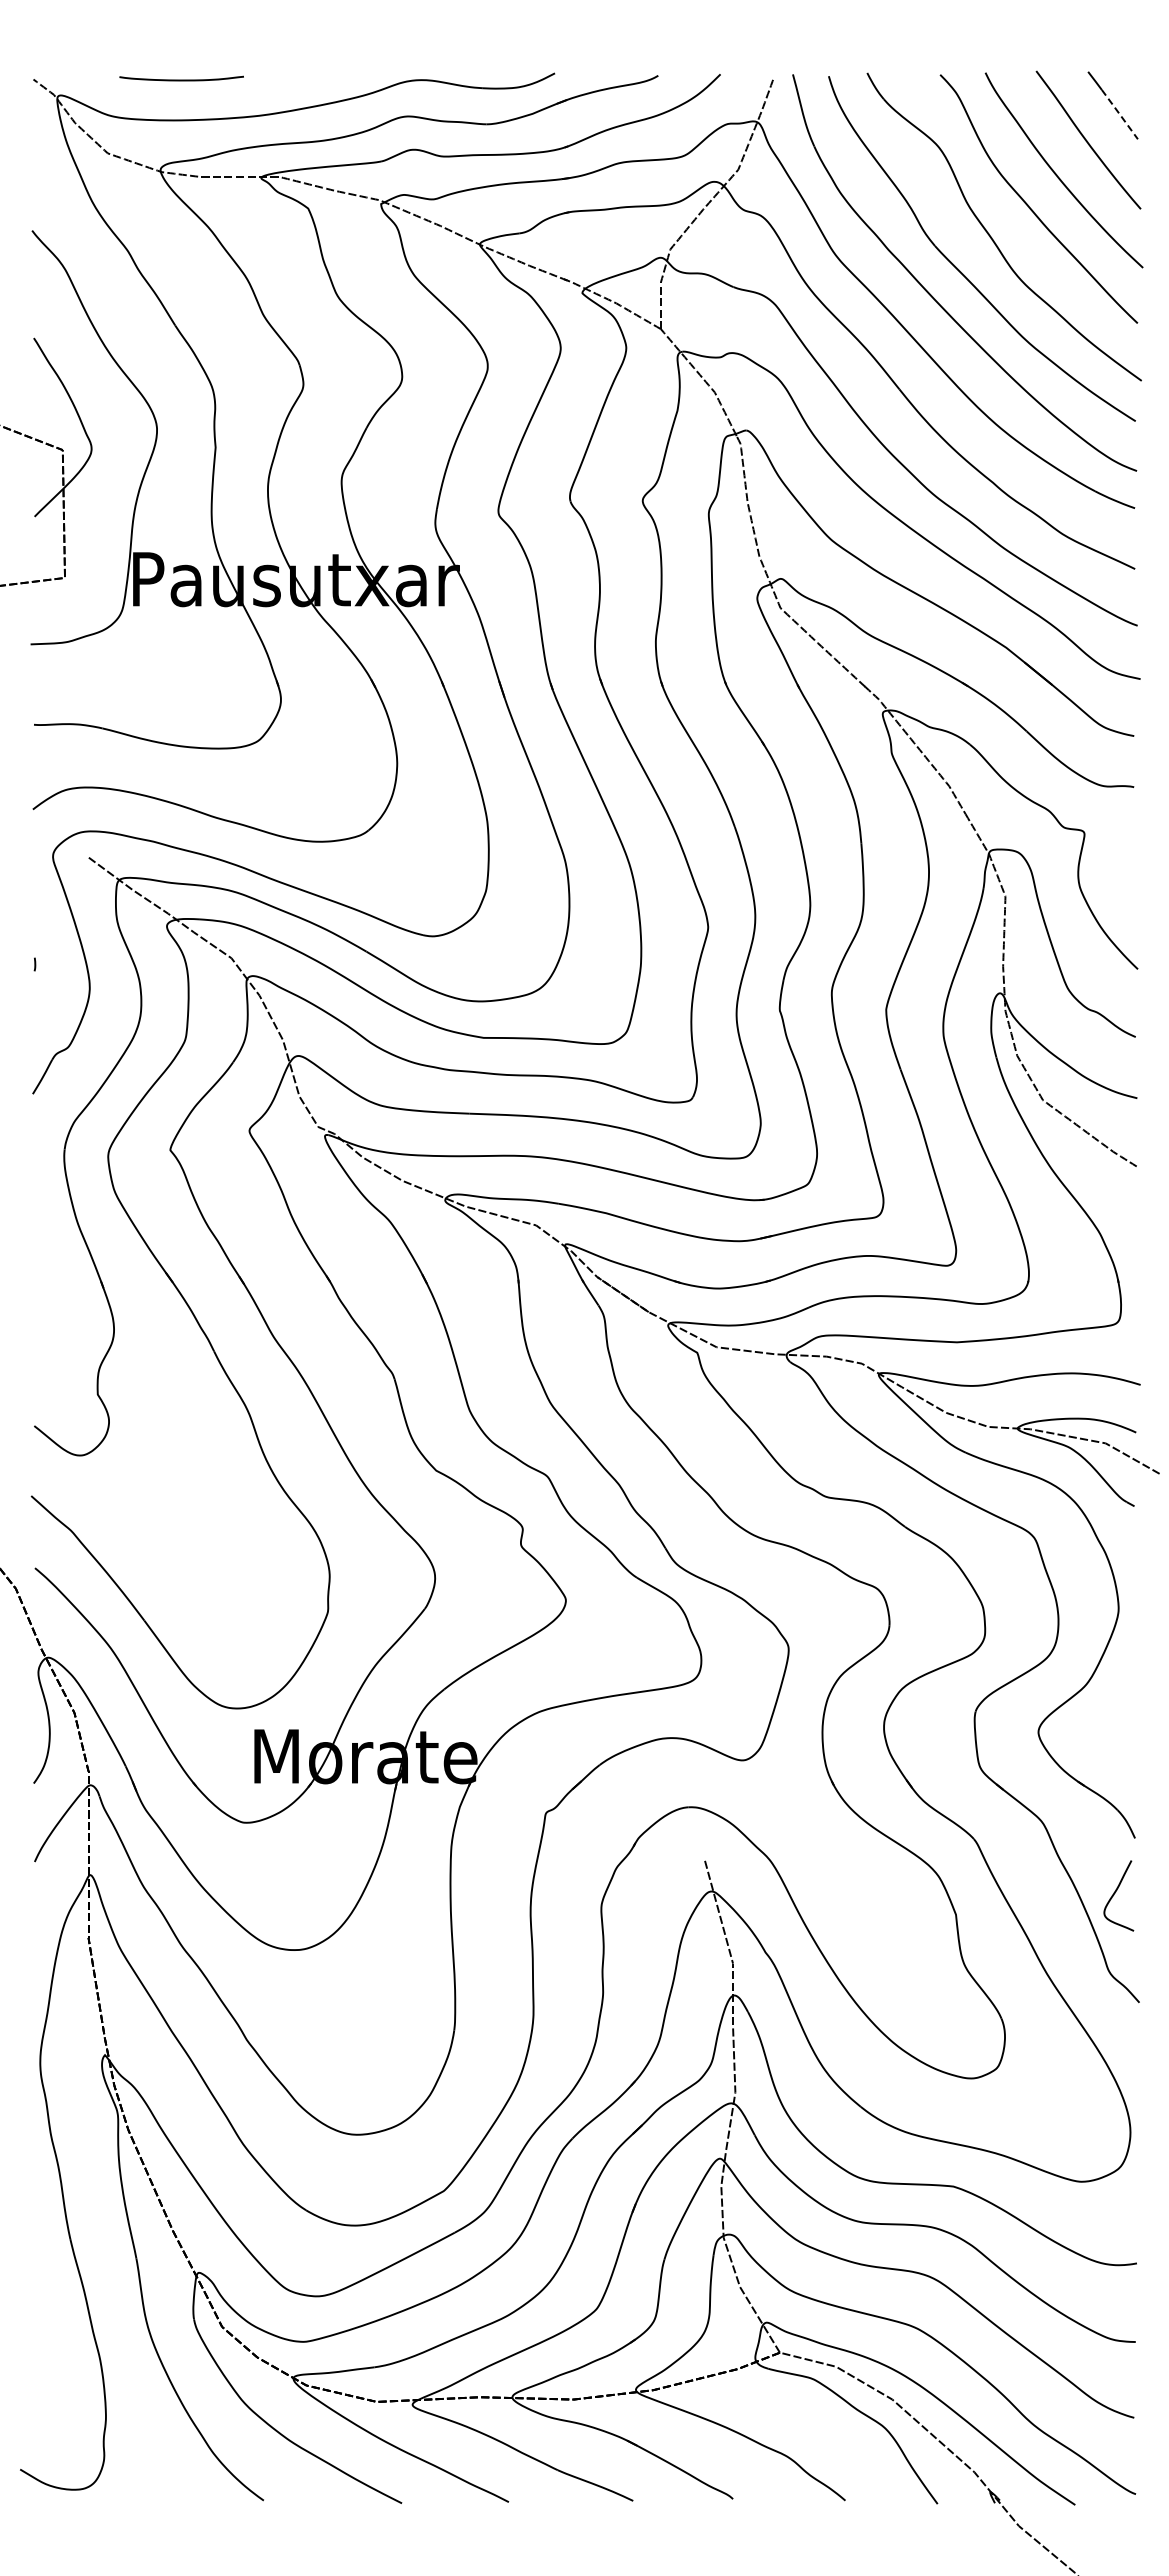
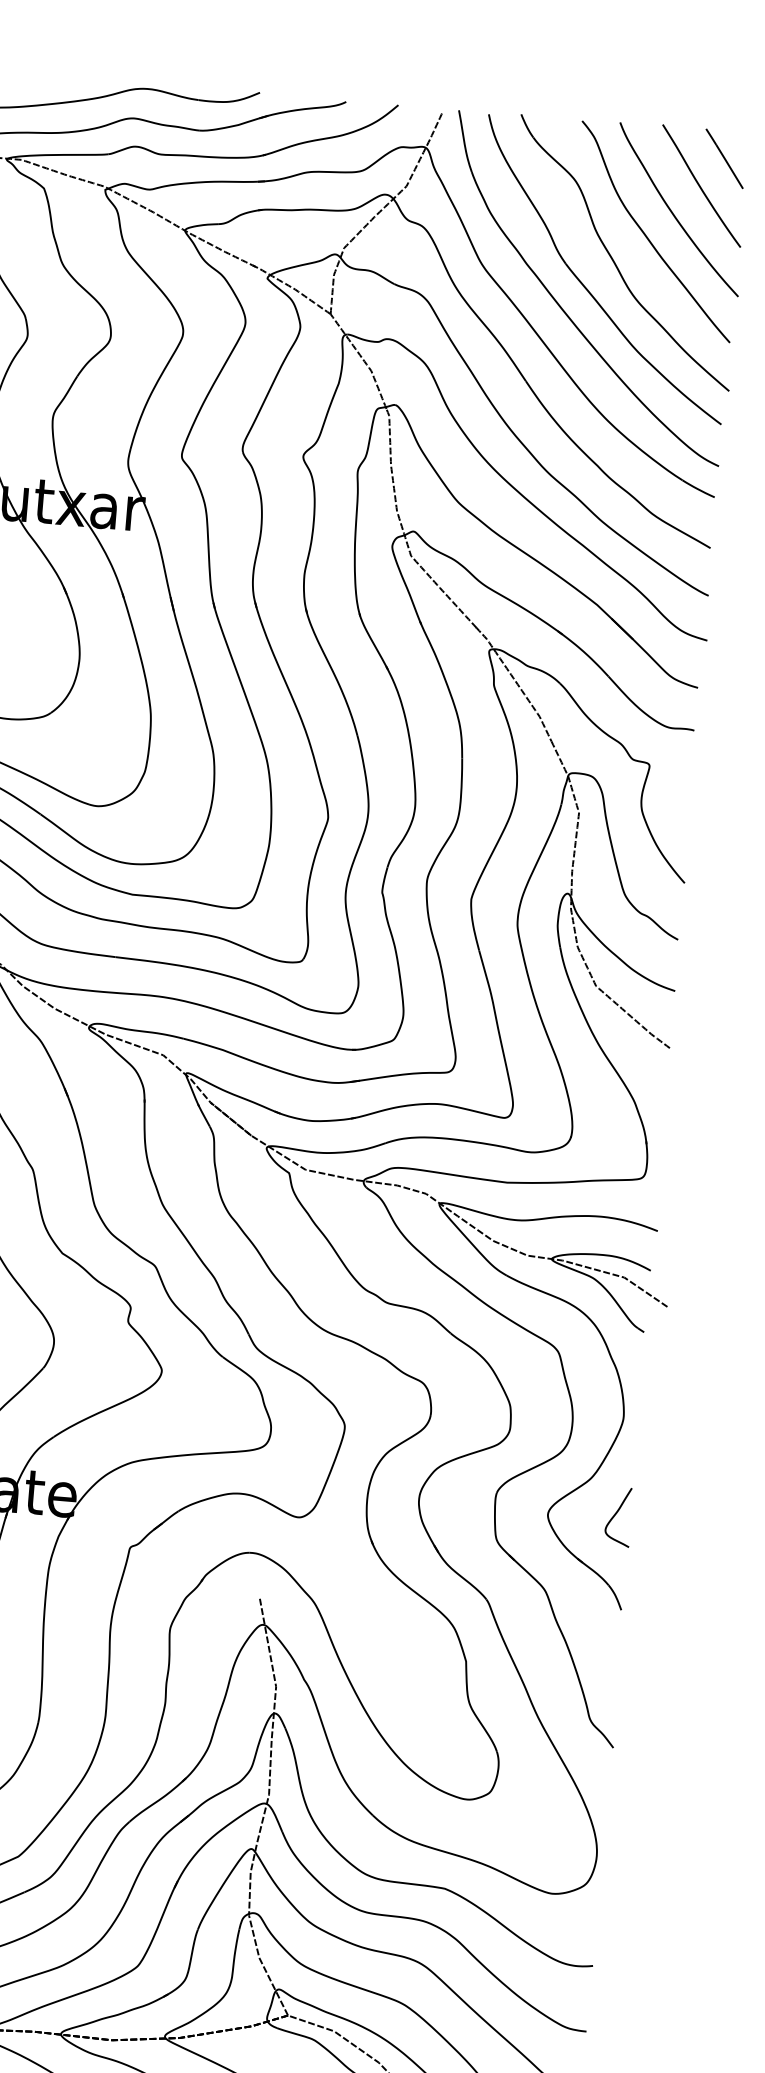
line: (1119, 114) -> (729, 166), dashed -> solid
curve: (1115, 1893) -> (616, 1514), moved

